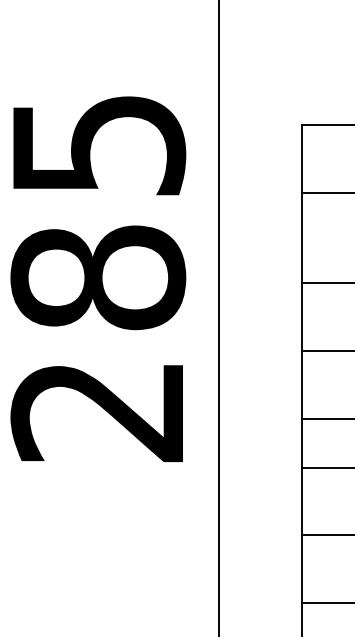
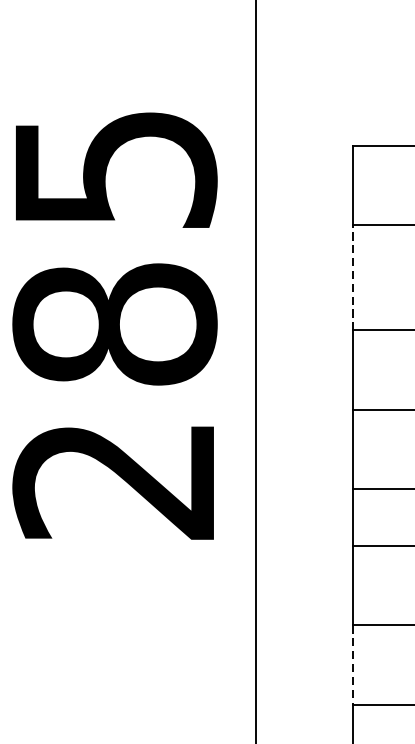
line: (301, 237) -> (352, 277), solid -> dashed
line: (301, 569) -> (352, 665), solid -> dashed

